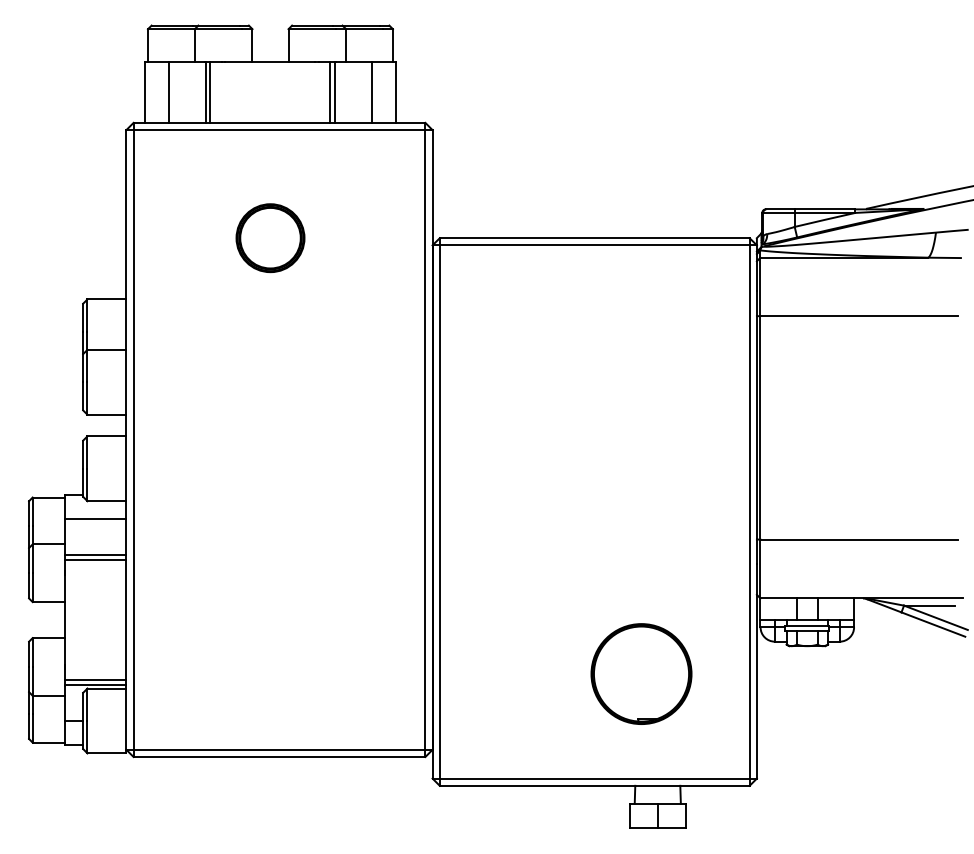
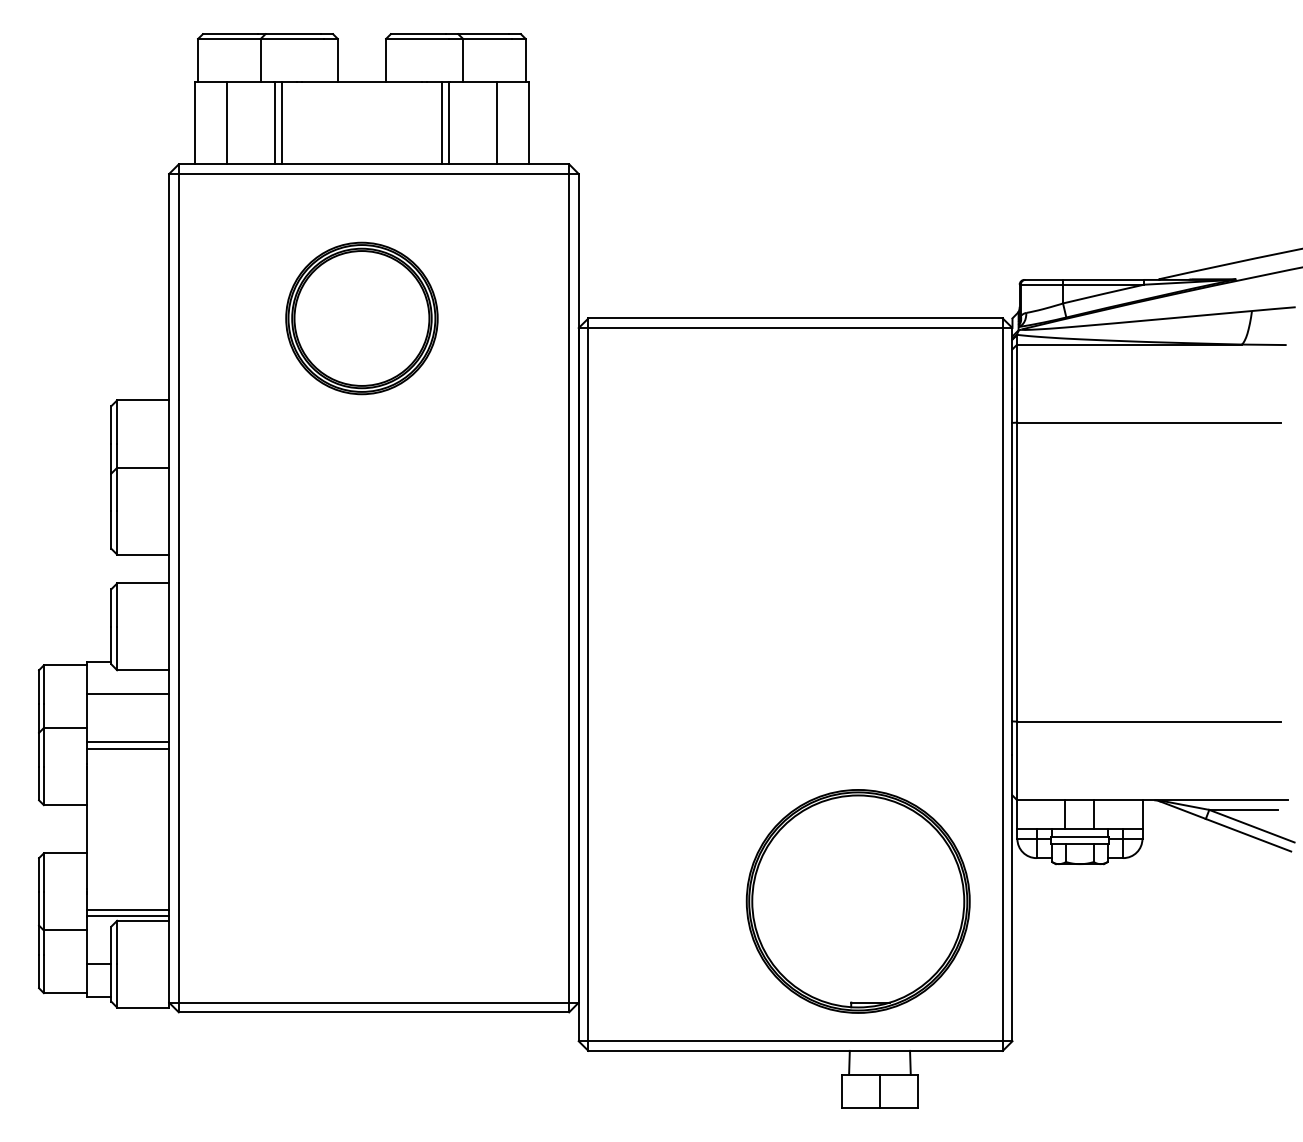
part: (270, 238) -> (361, 318), size x1.67
part: (641, 674) -> (857, 901), size x1.67

